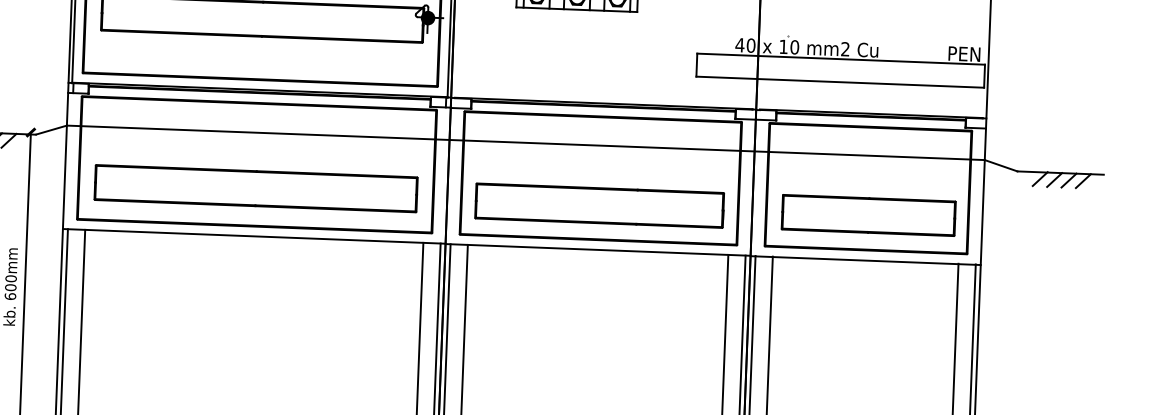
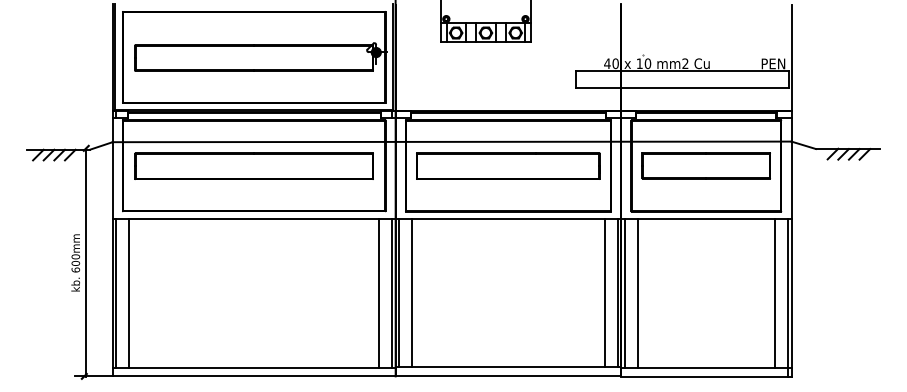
part: (255, 187) -> (253, 165), moved
part: (599, 204) -> (508, 165), moved
part: (867, 215) -> (705, 165), moved

